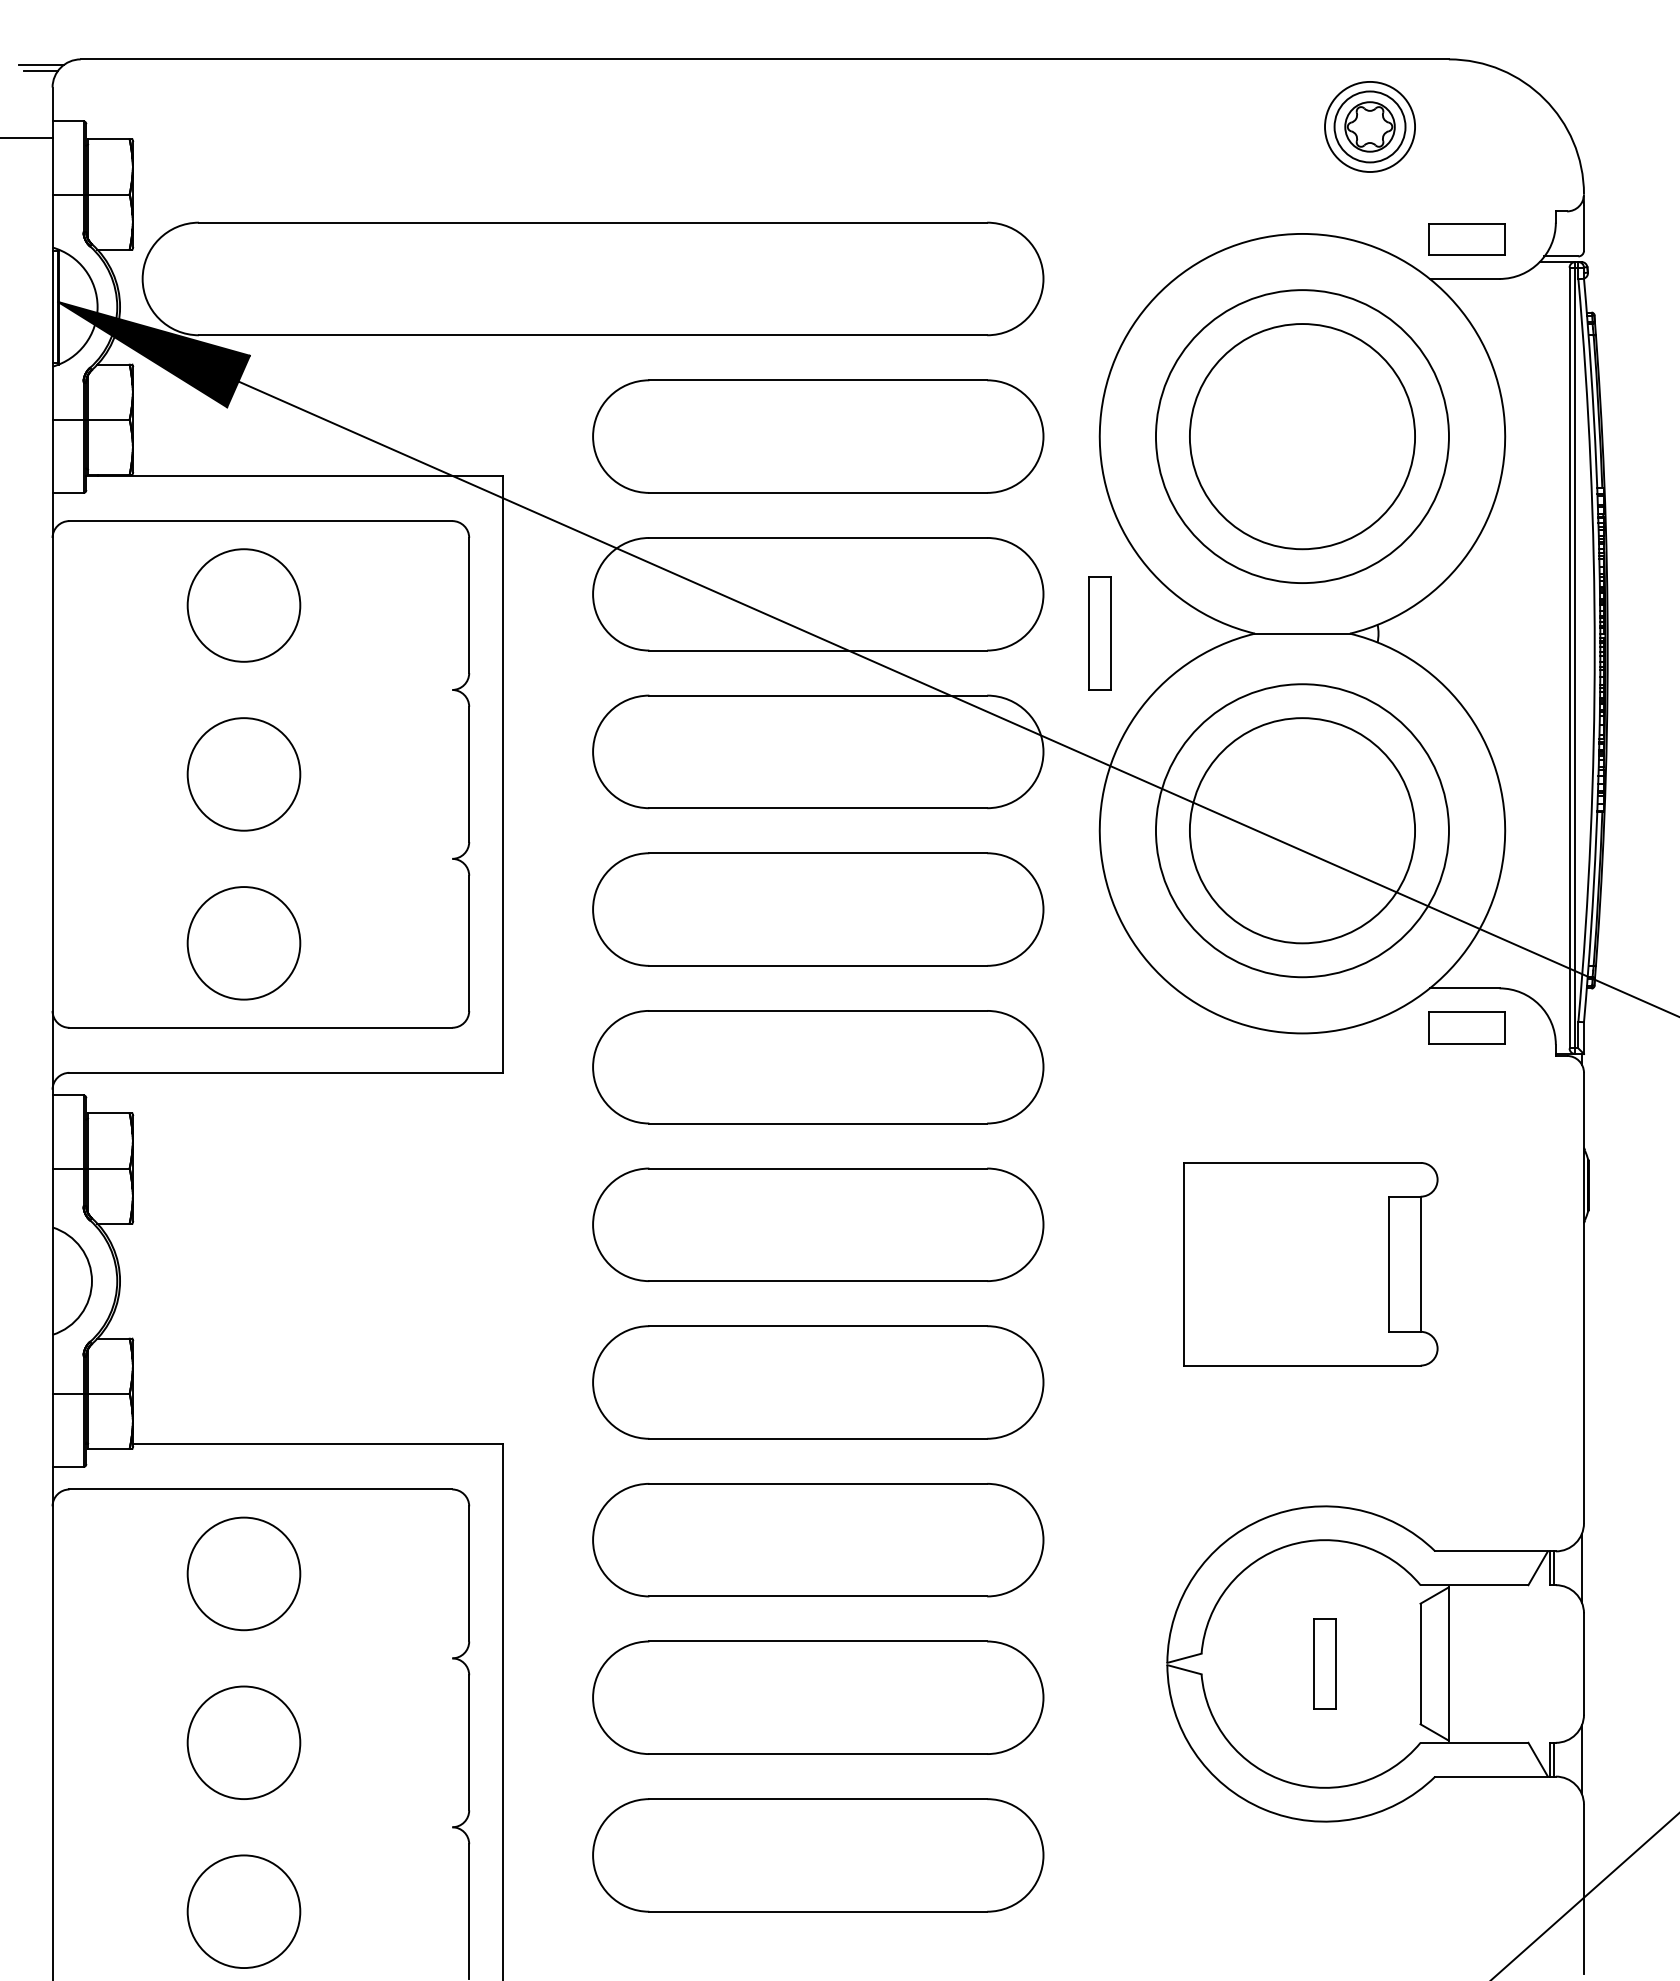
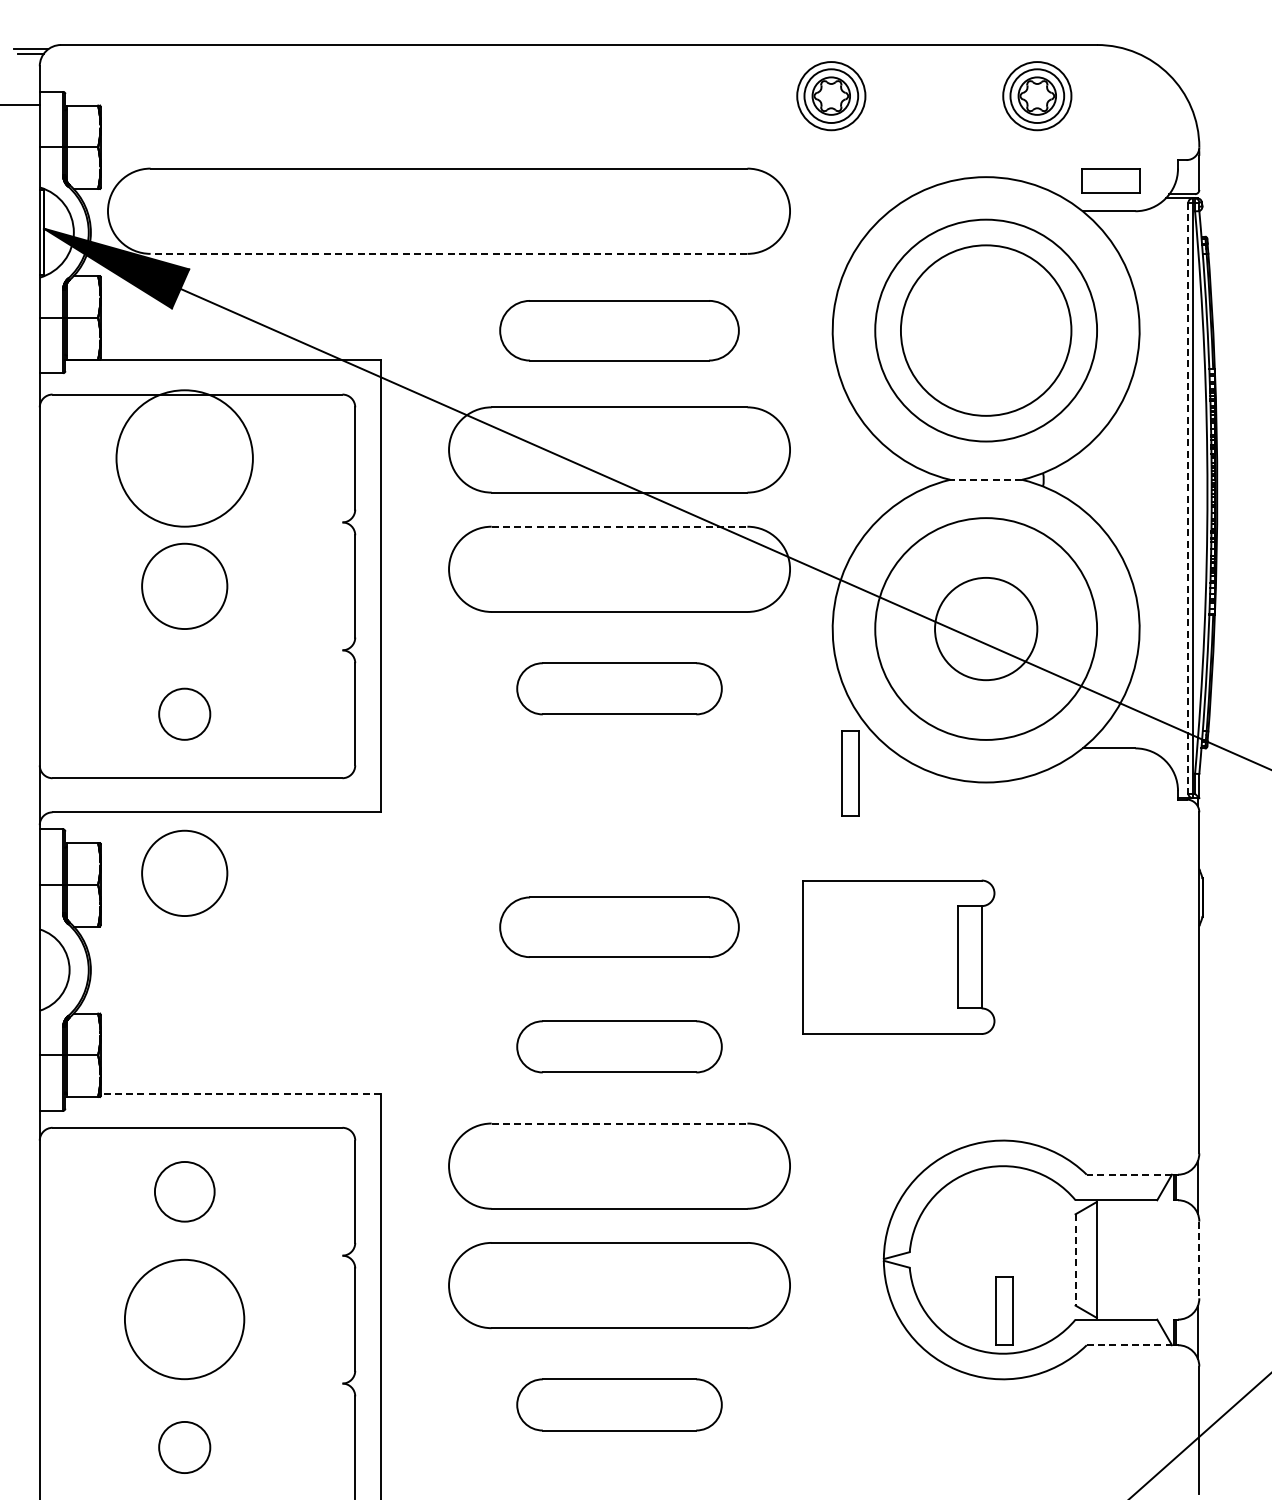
part: (1098, 127) -> (831, 96), added
line: (592, 334) -> (448, 253), solid -> dashed
part: (818, 436) -> (619, 330), size x0.7
circle: (243, 605) -> (184, 458), size x1.6
part: (1099, 633) -> (850, 773), moved
line: (1302, 633) -> (986, 479), solid -> dashed
line: (1569, 658) -> (1188, 498), solid -> dashed
line: (818, 695) -> (619, 526), solid -> dashed
circle: (1301, 830) -> (985, 628), size x0.6
part: (818, 909) -> (619, 688), size x0.6
circle: (243, 942) -> (184, 713), size x0.6
part: (1466, 1026) -> (1110, 777), removed
part: (818, 1066) -> (619, 807), removed
circle: (243, 1152) -> (184, 872), added
part: (818, 1223) -> (619, 926), size x0.7
part: (1310, 1263) -> (898, 956), moved
part: (818, 1382) -> (619, 1046), size x0.6
line: (317, 1444) -> (240, 1093), solid -> dashed
line: (818, 1483) -> (619, 1123), solid -> dashed
line: (1491, 1551) -> (1129, 1174), solid -> dashed
circle: (243, 1573) -> (184, 1191), size x0.7
part: (1325, 1663) -> (1004, 1310), moved
line: (1420, 1663) -> (1075, 1259), solid -> dashed
line: (1584, 1664) -> (1199, 1260), solid -> dashed
circle: (243, 1742) -> (184, 1319), size x1.4
line: (1491, 1776) -> (1129, 1345), solid -> dashed
part: (818, 1854) -> (619, 1404), size x0.6
circle: (243, 1911) -> (184, 1447), size x0.6

